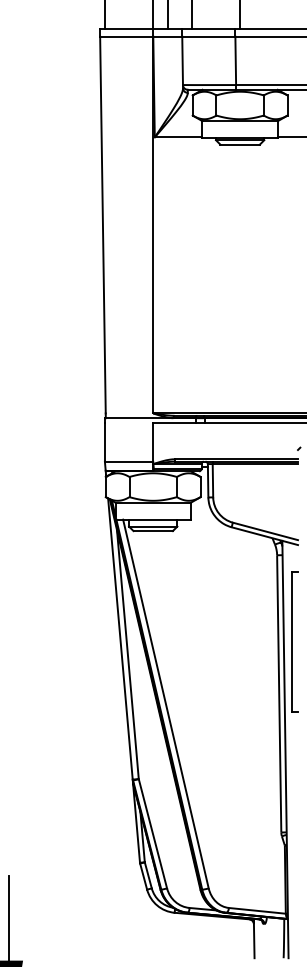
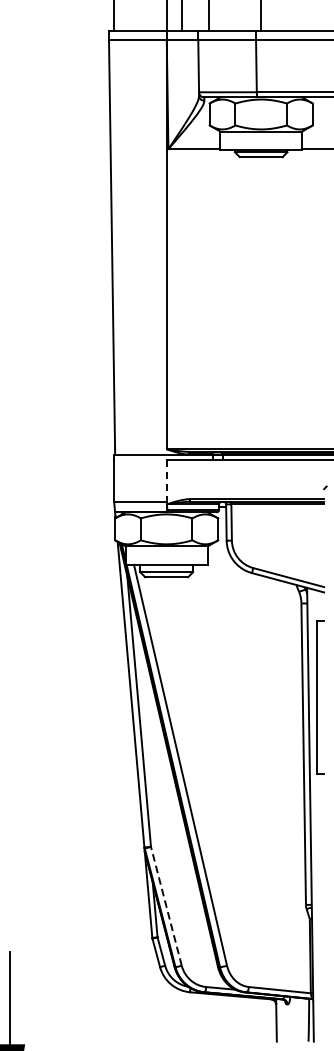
line: (153, 442) -> (167, 480), solid -> dashed
line: (152, 833) -> (165, 906), solid -> dashed

